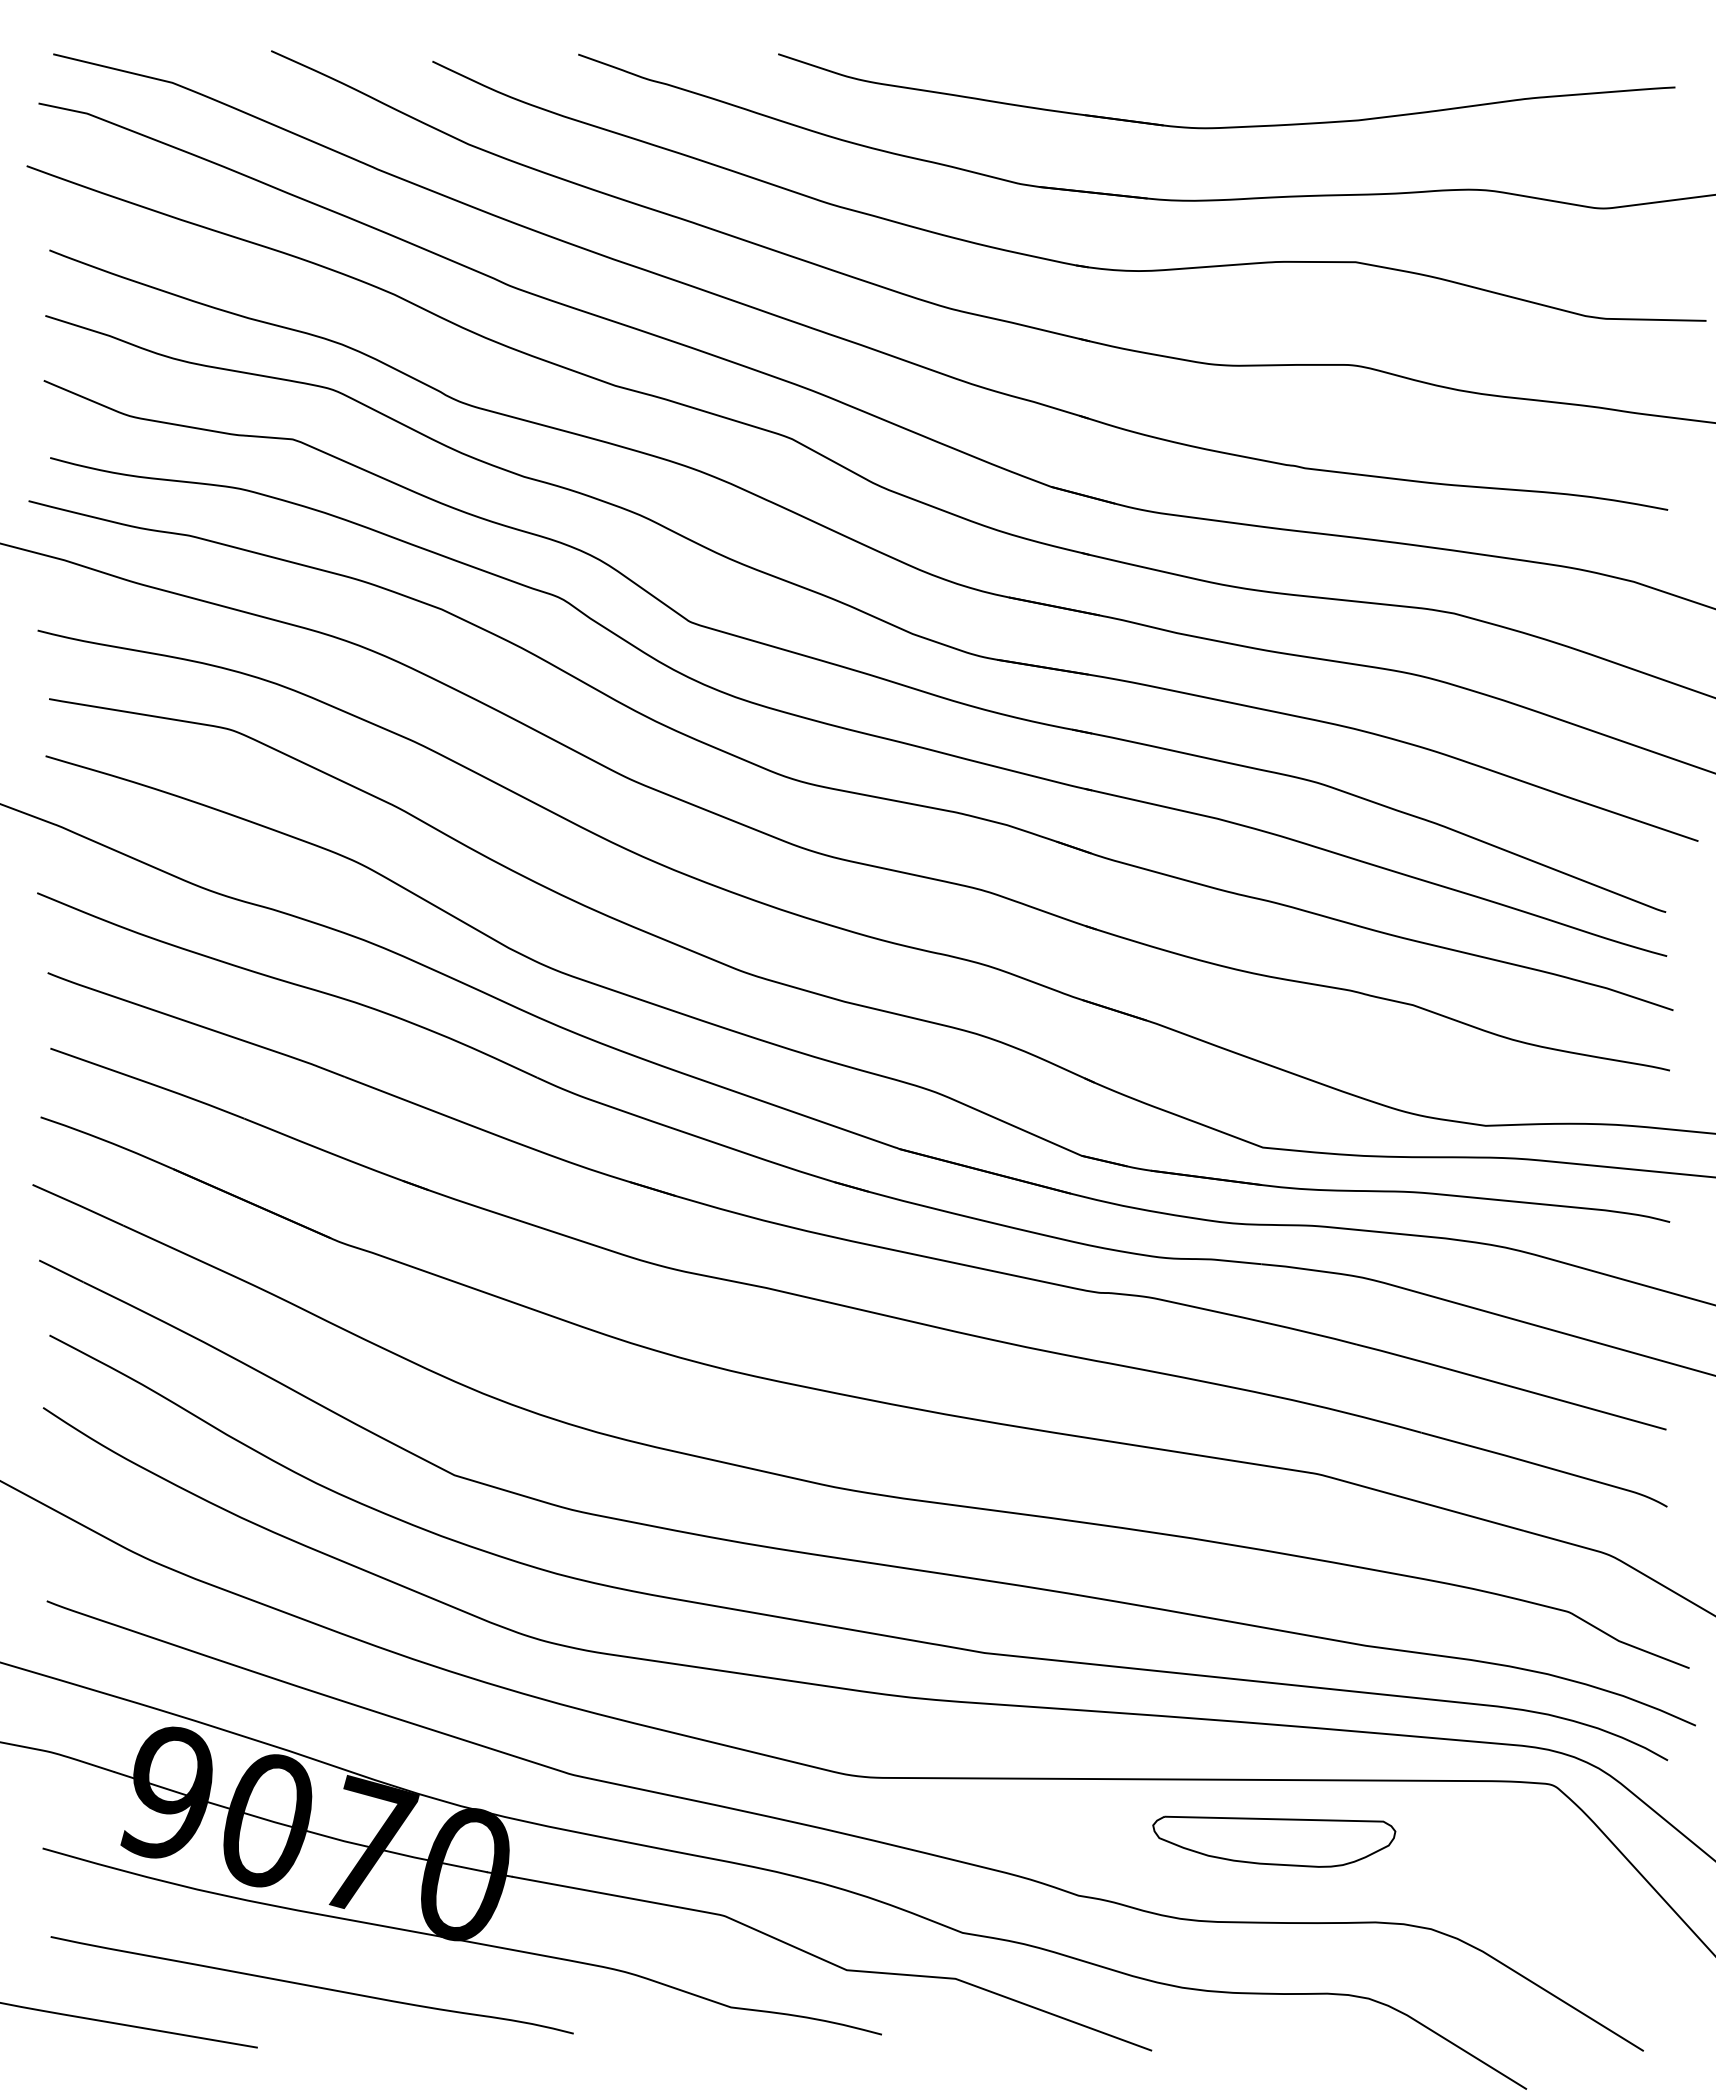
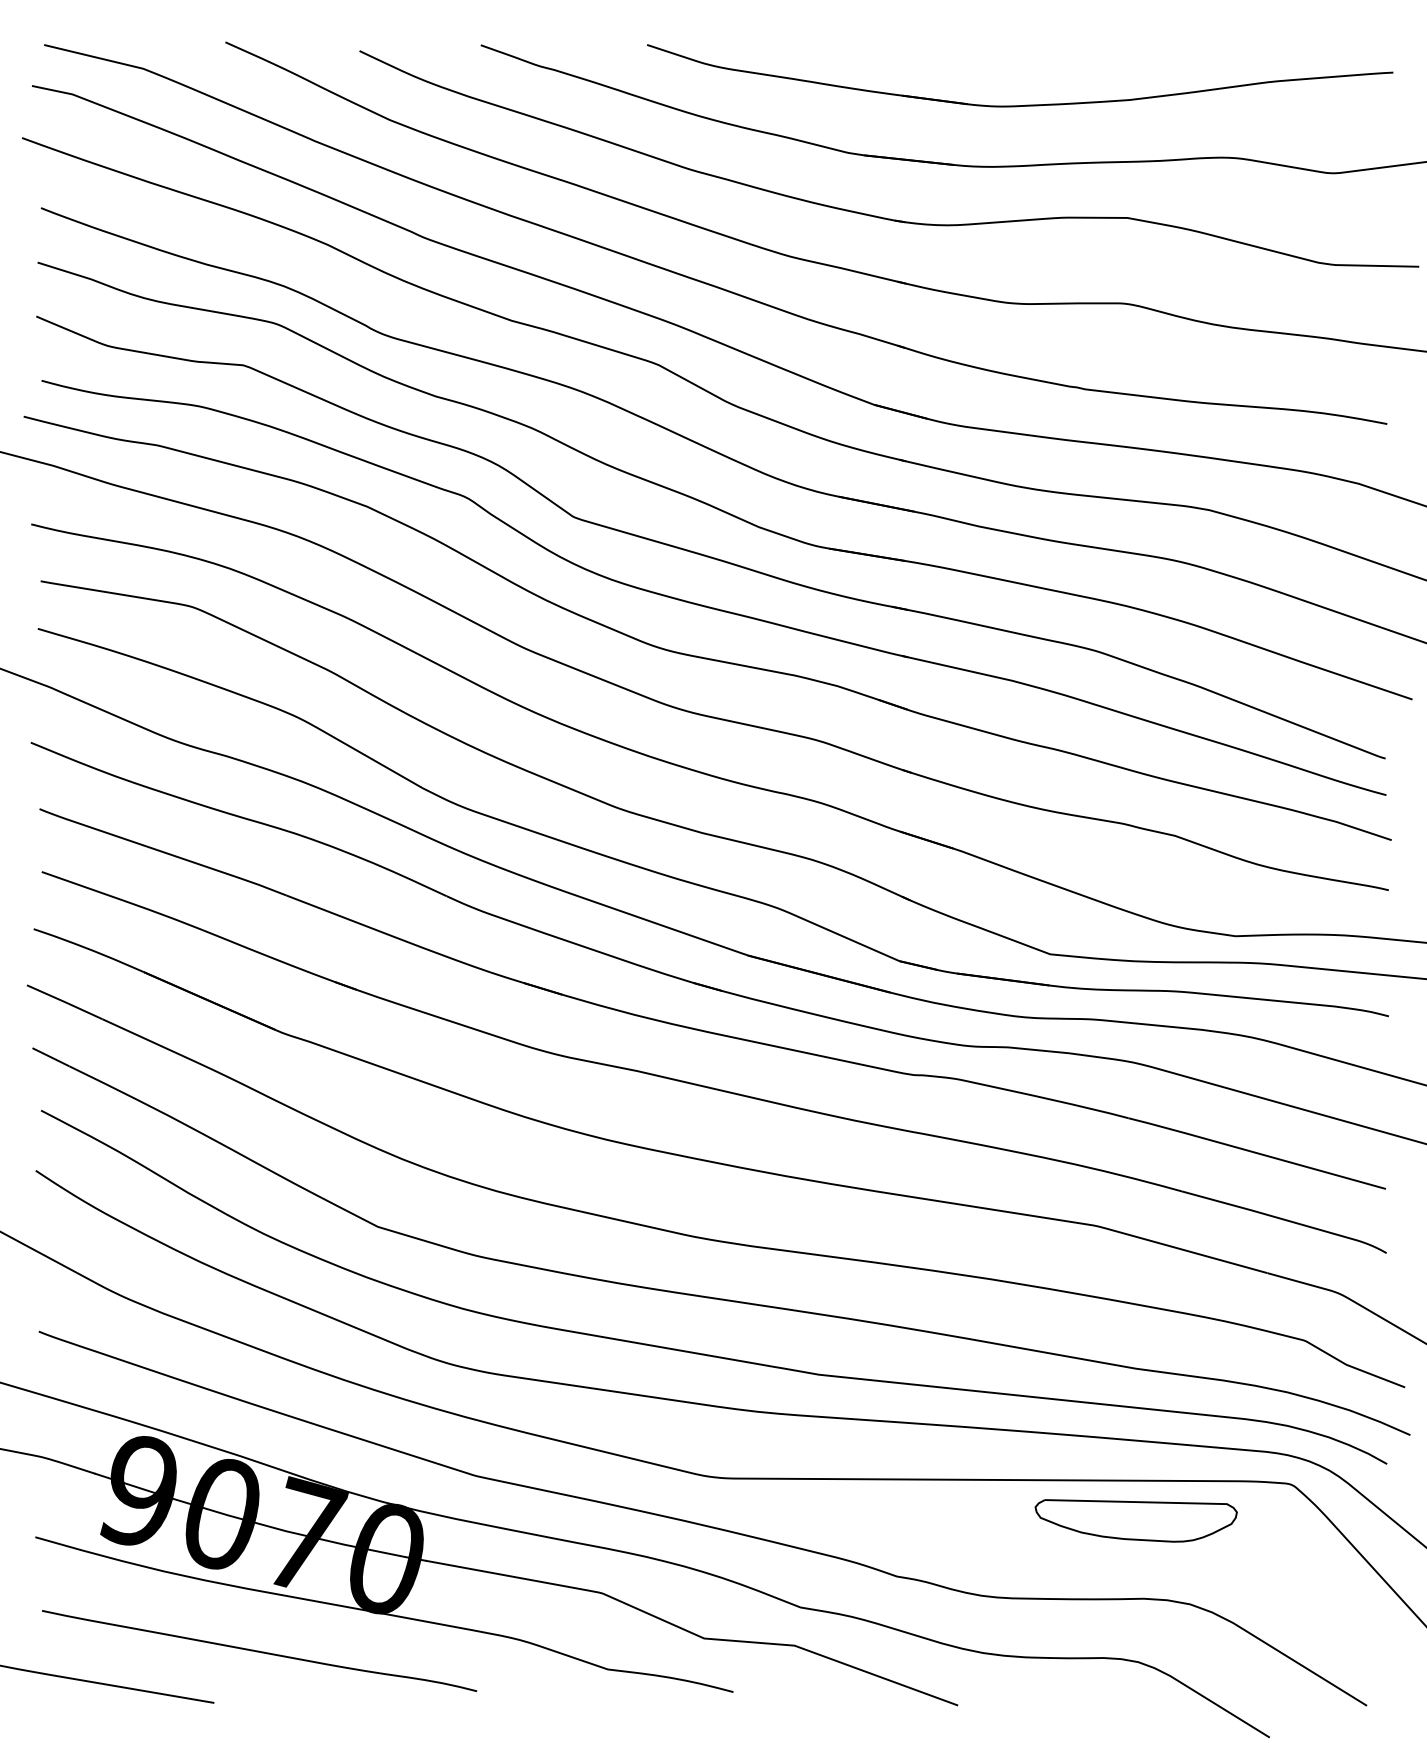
part: (1274, 1841) -> (1136, 1520), moved

